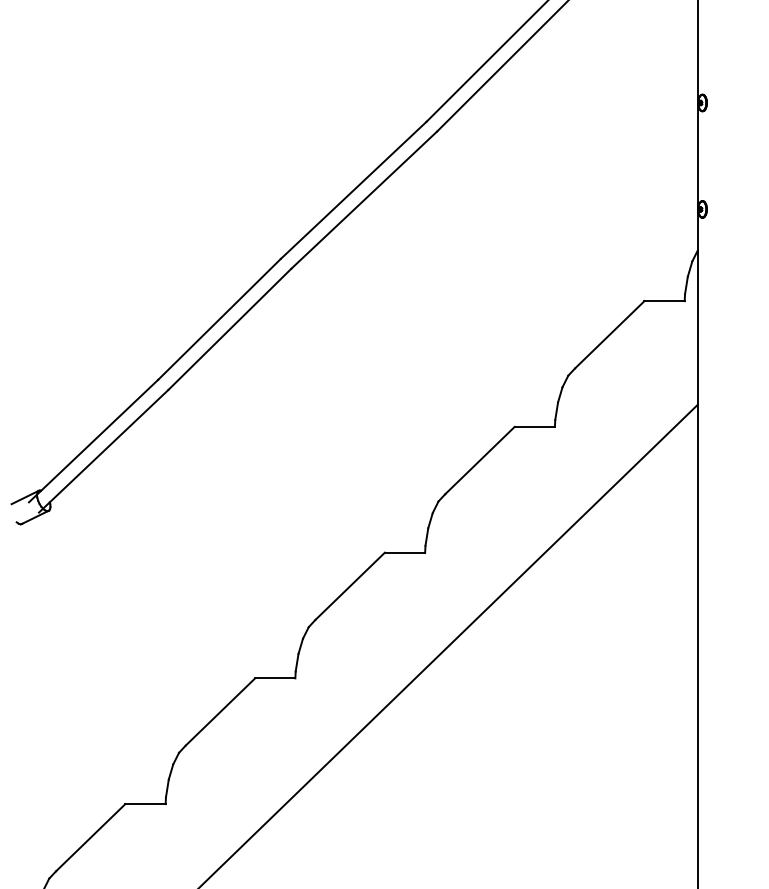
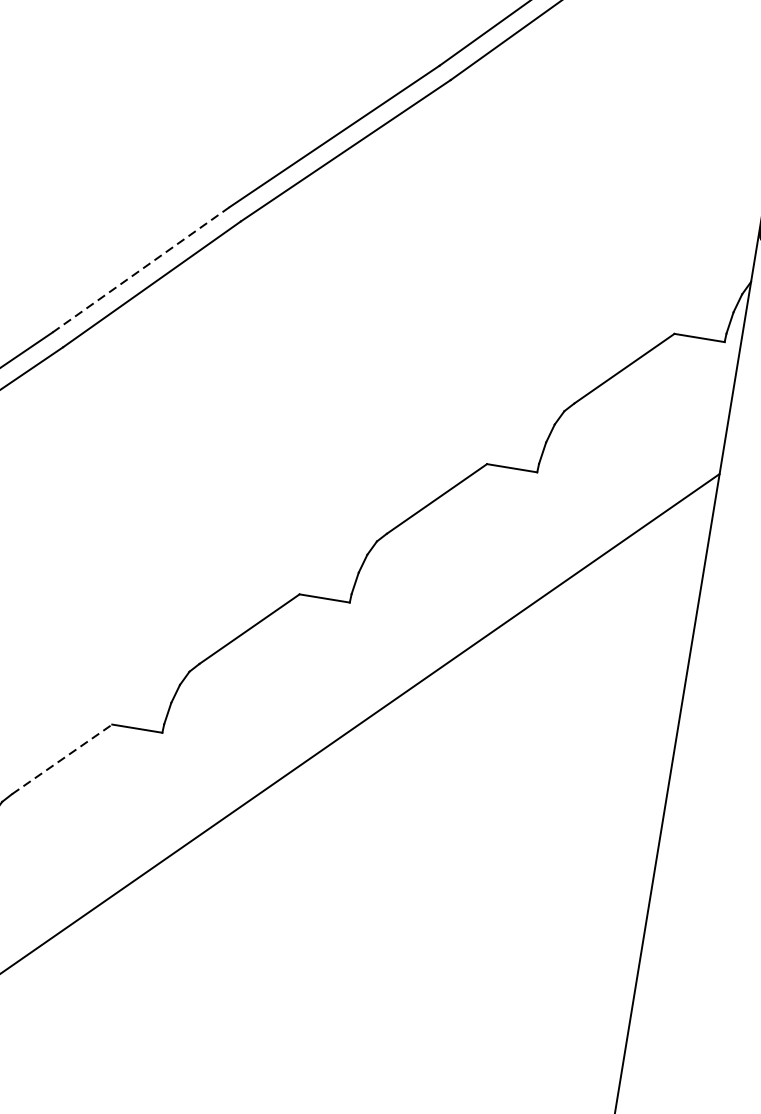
line: (219, 318) -> (141, 268), solid -> dashed
line: (220, 711) -> (62, 758), solid -> dashed

